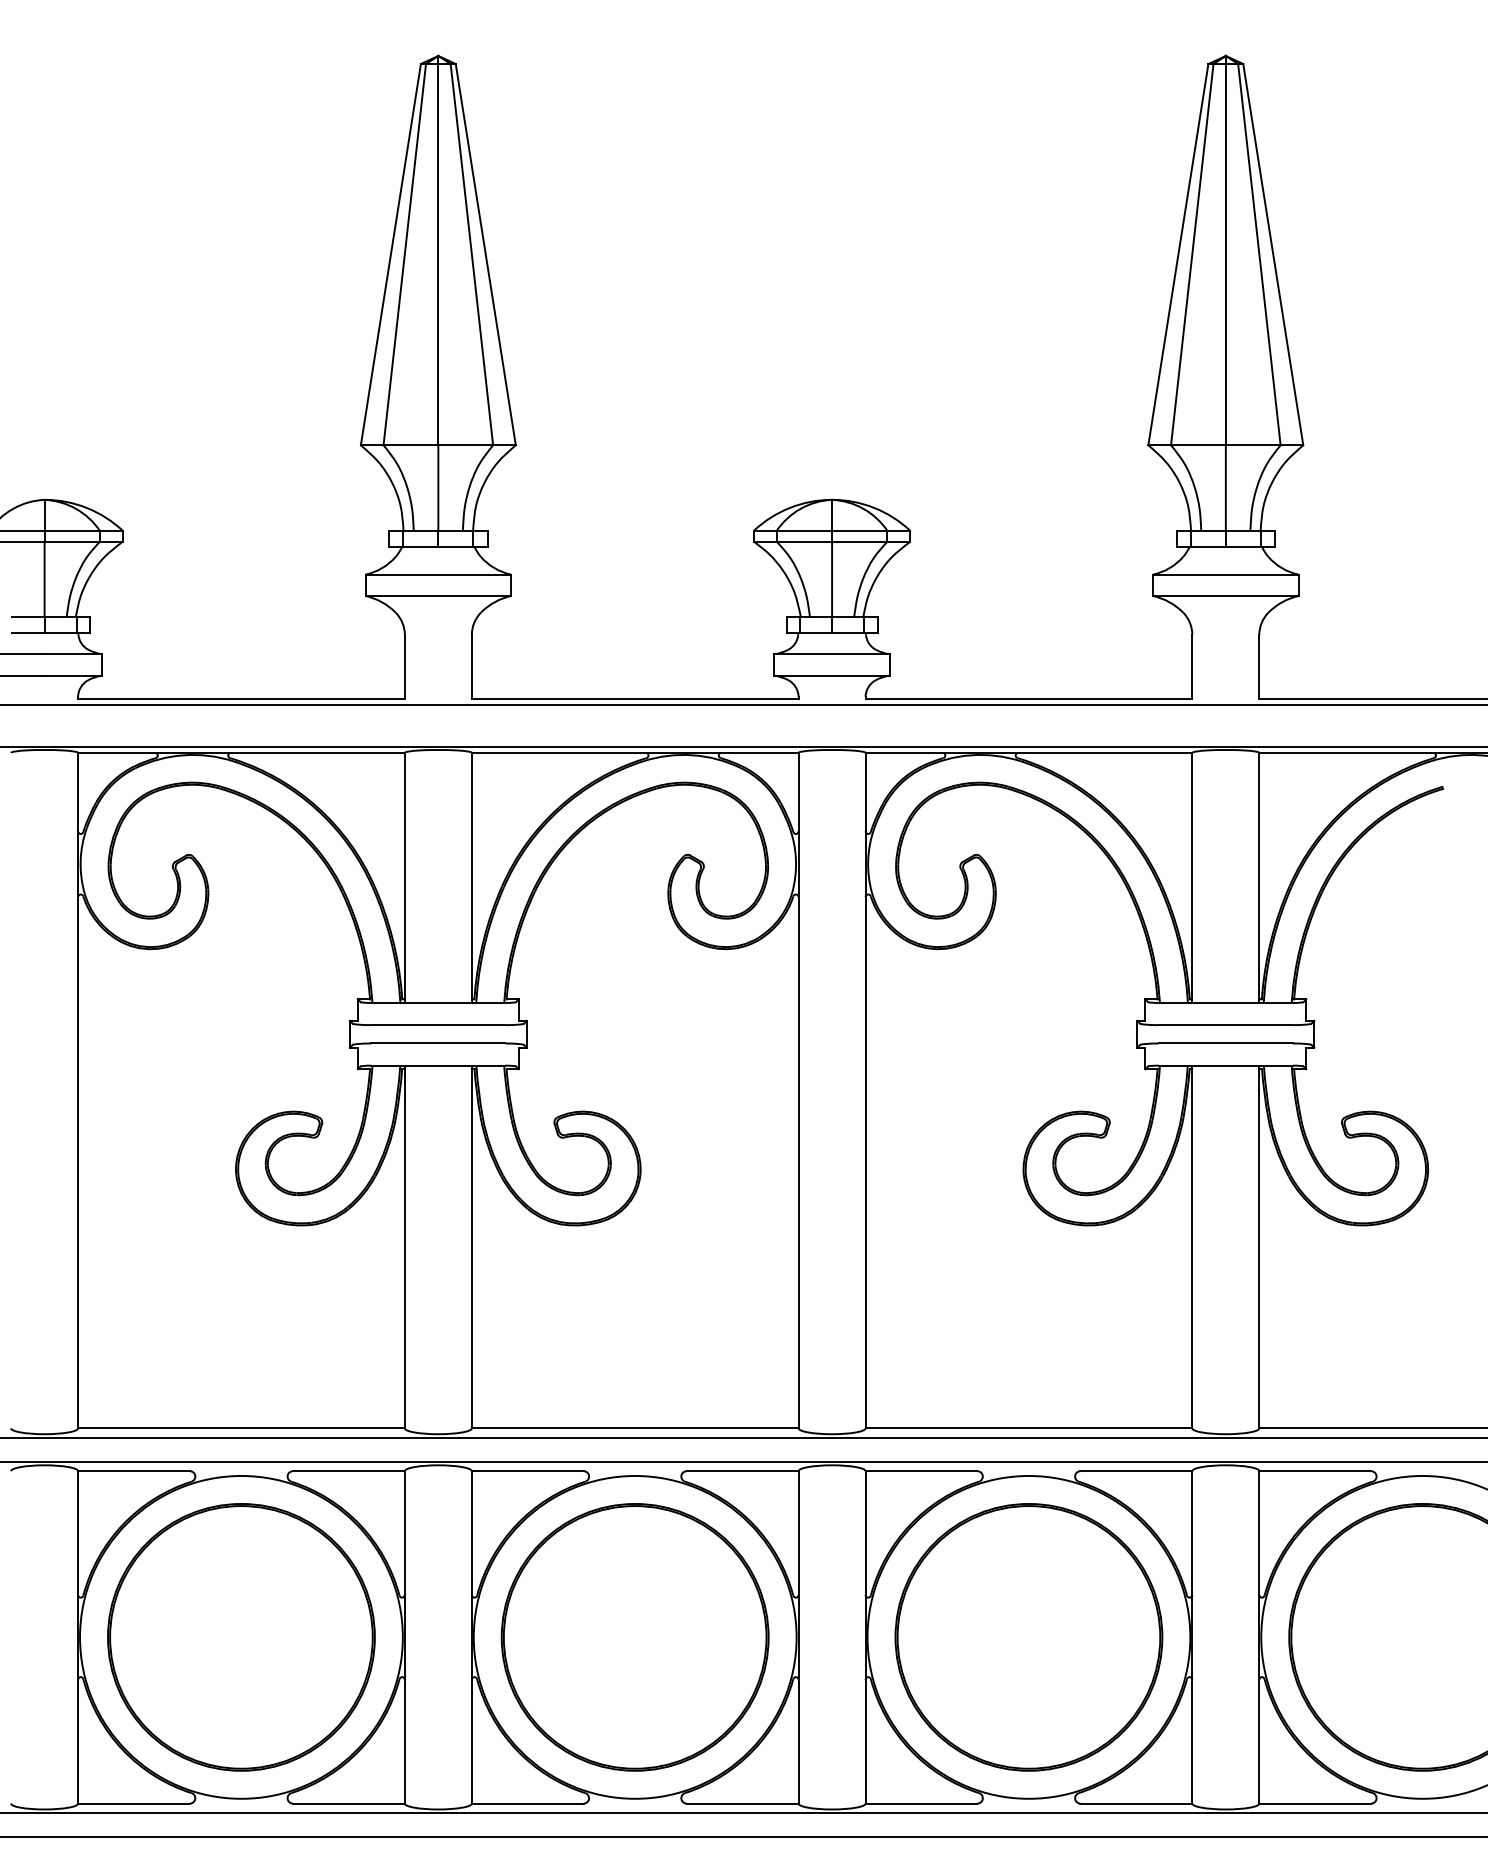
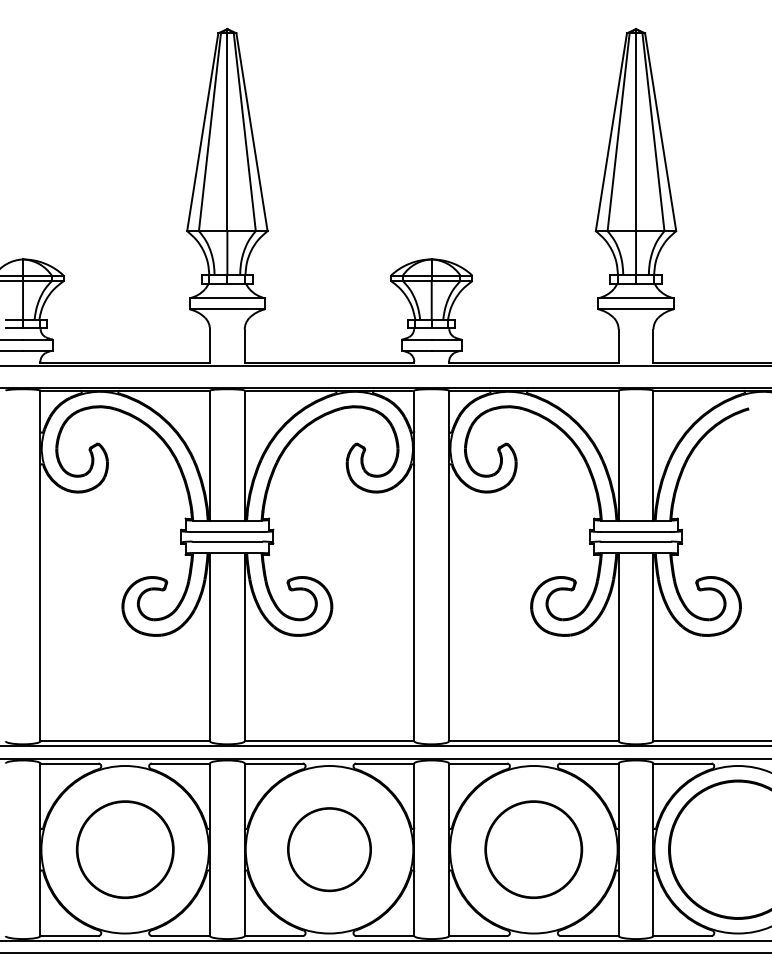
circle: (242, 1636) -> (125, 849), size x0.7
circle: (635, 1636) -> (329, 849), size x0.6
part: (1028, 1636) -> (533, 849), size x0.7

